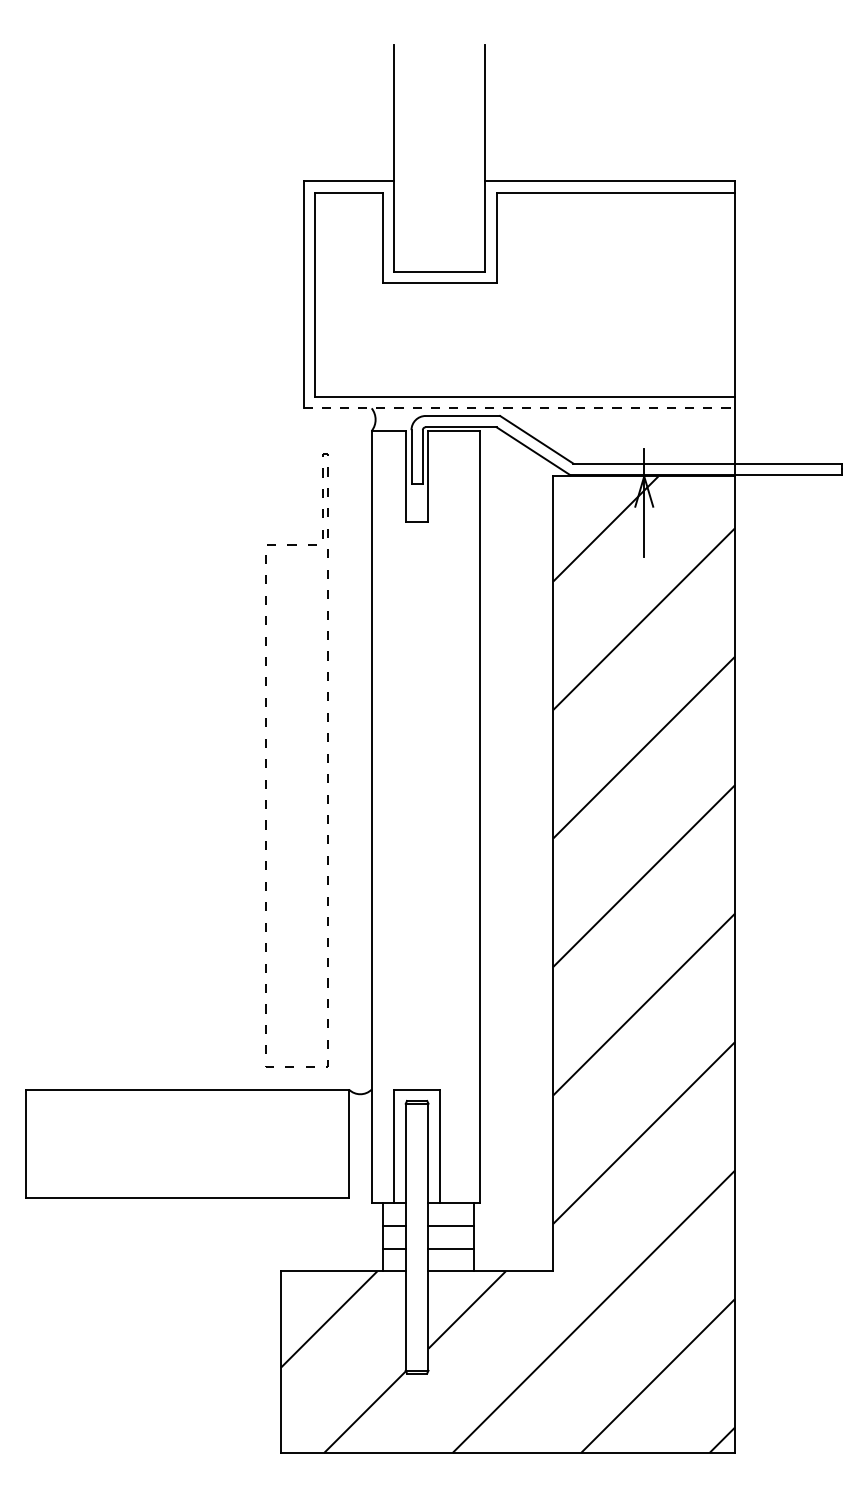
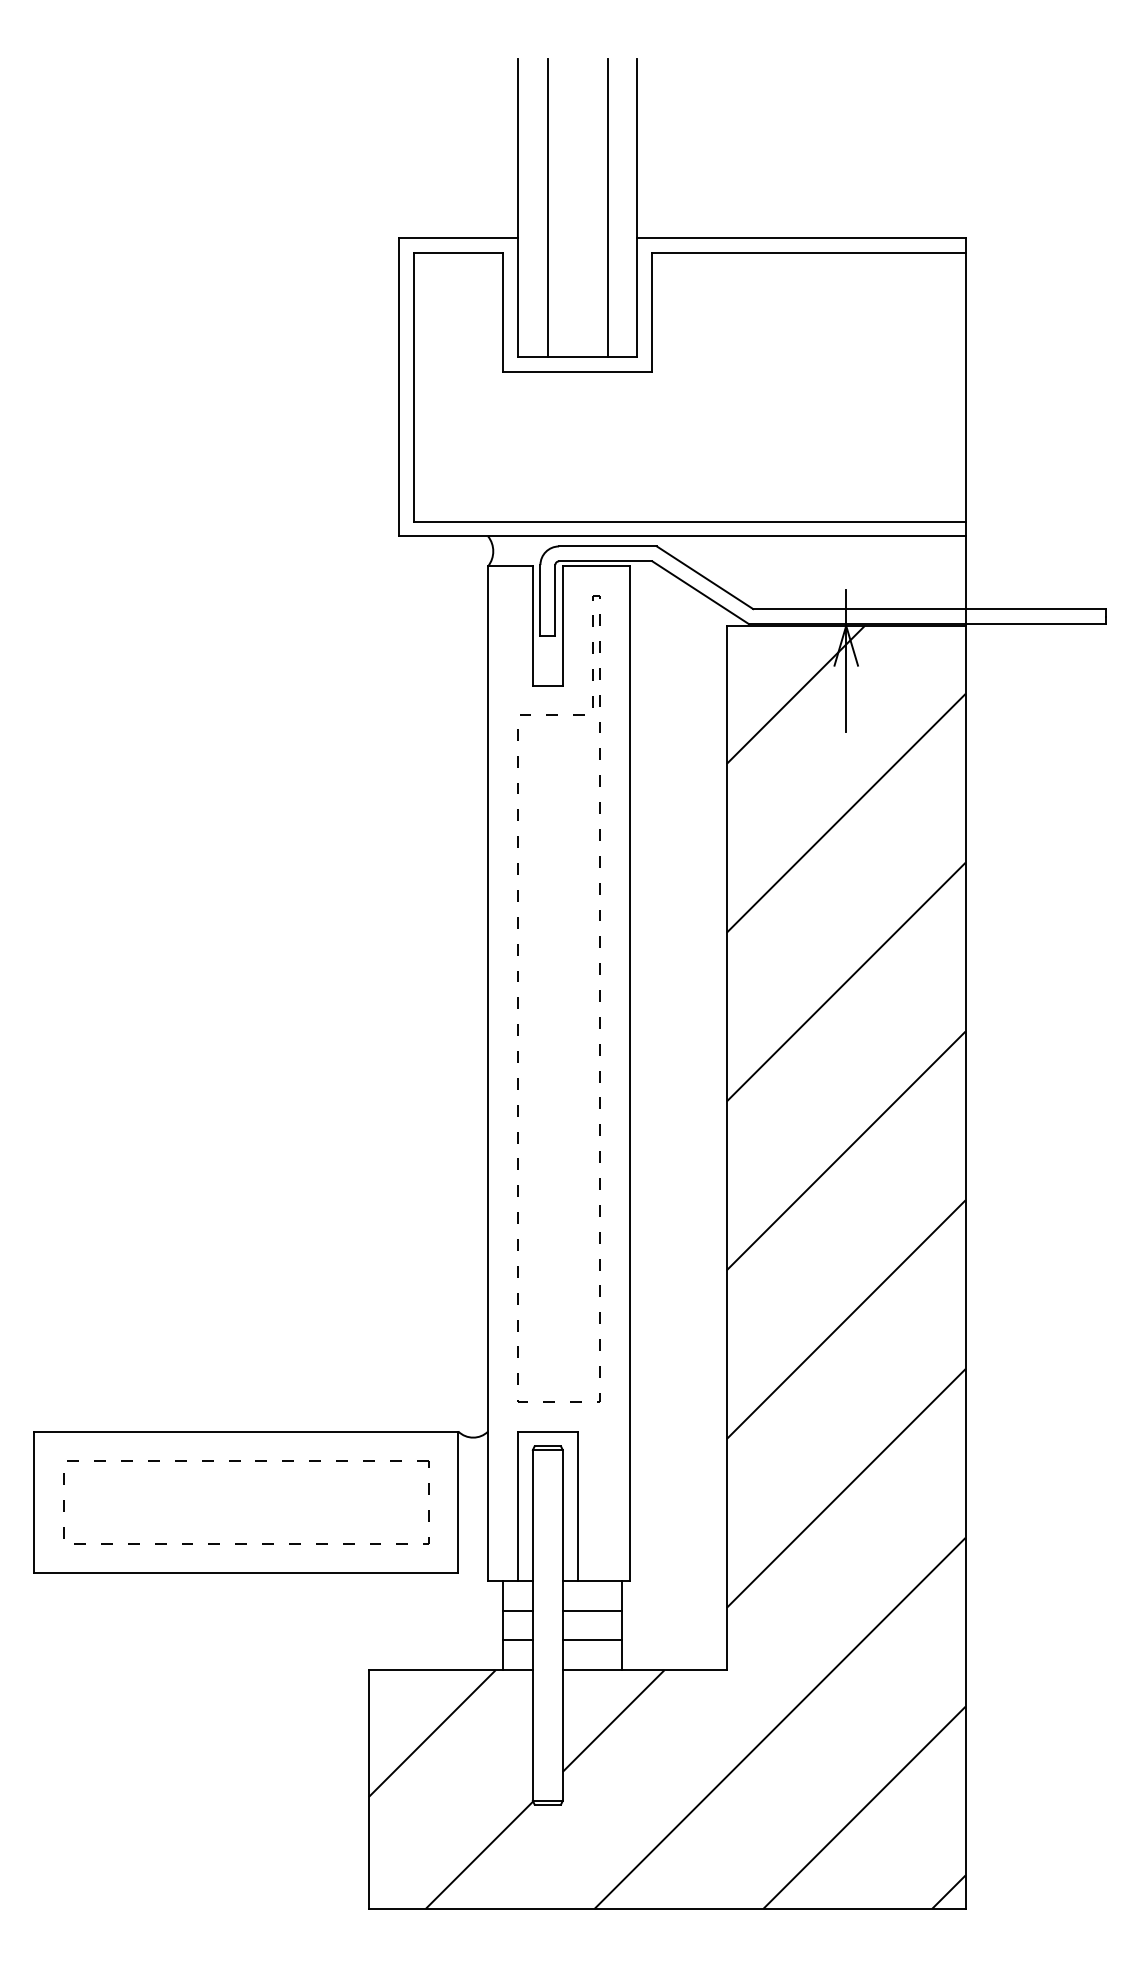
line: (416, 158) -> (547, 208), added
line: (462, 158) -> (607, 208), added
line: (519, 408) -> (682, 536), dashed -> solid
part: (266, 760) -> (518, 998), moved
part: (187, 1174) -> (246, 1543), added

